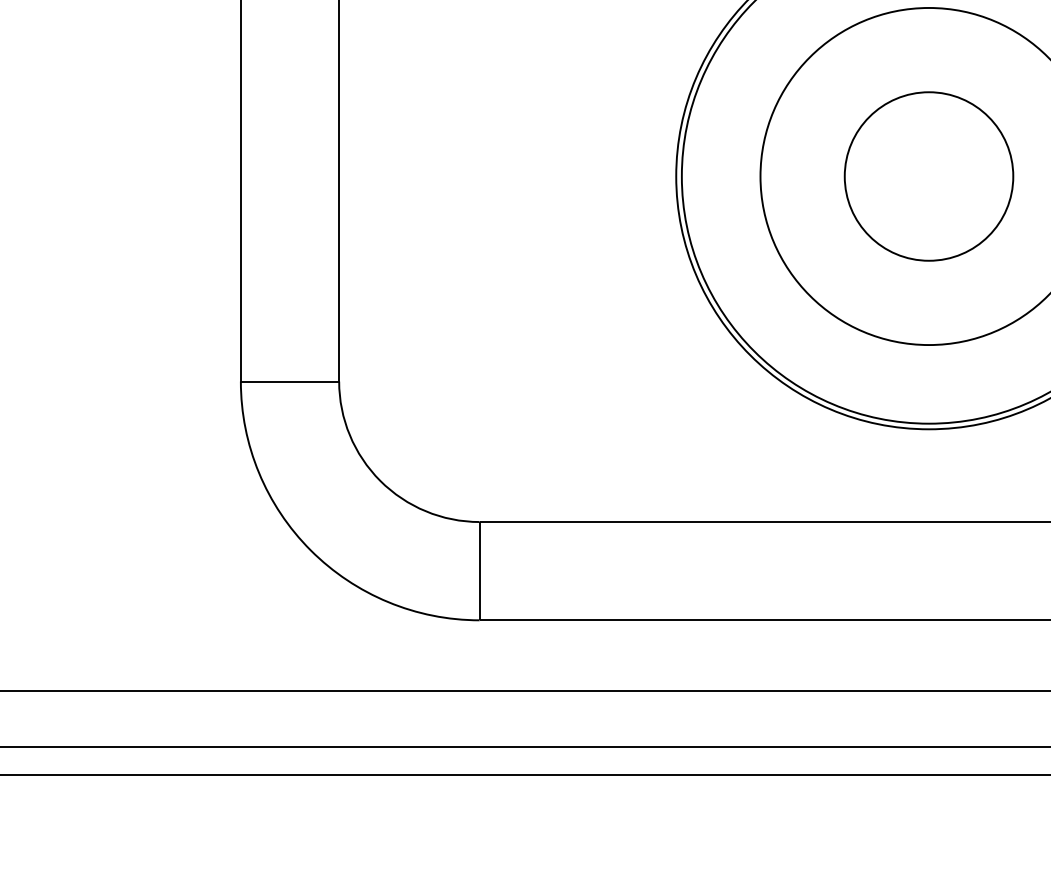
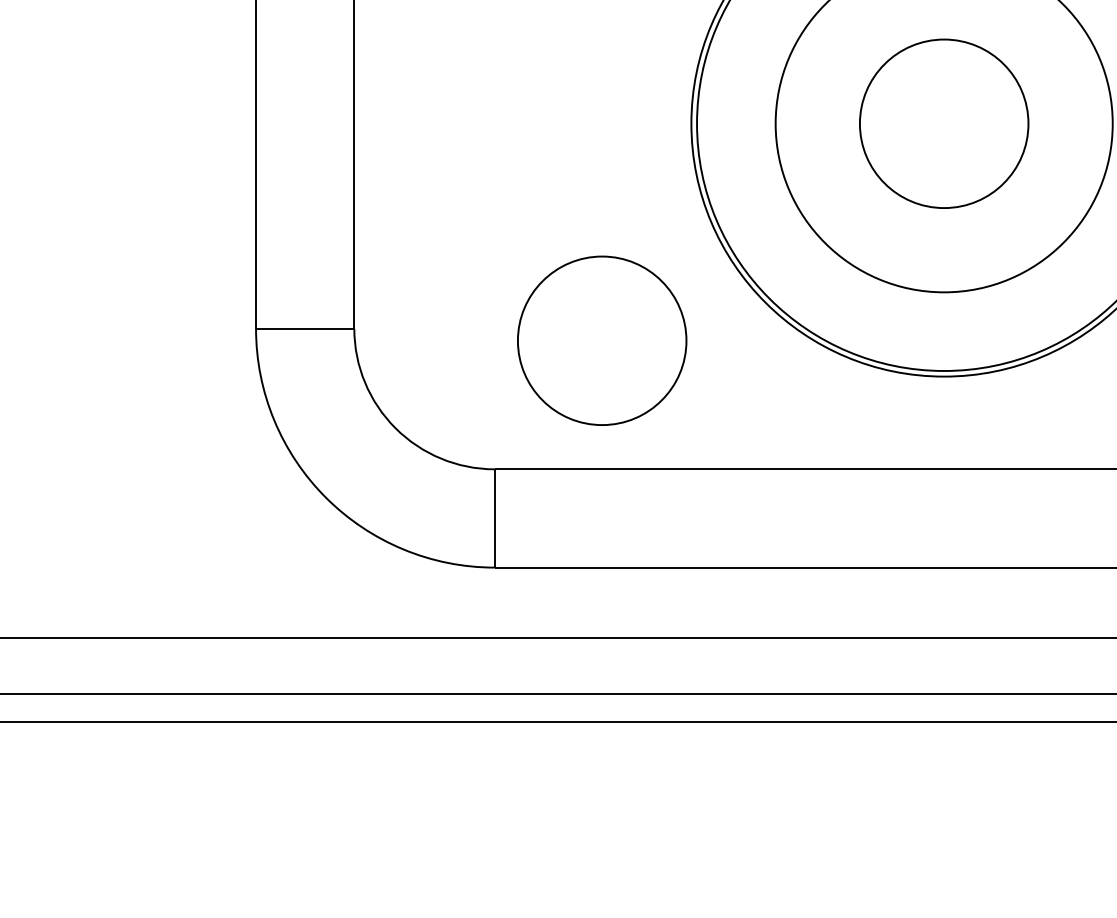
part: (587, 393) -> (602, 340), added

